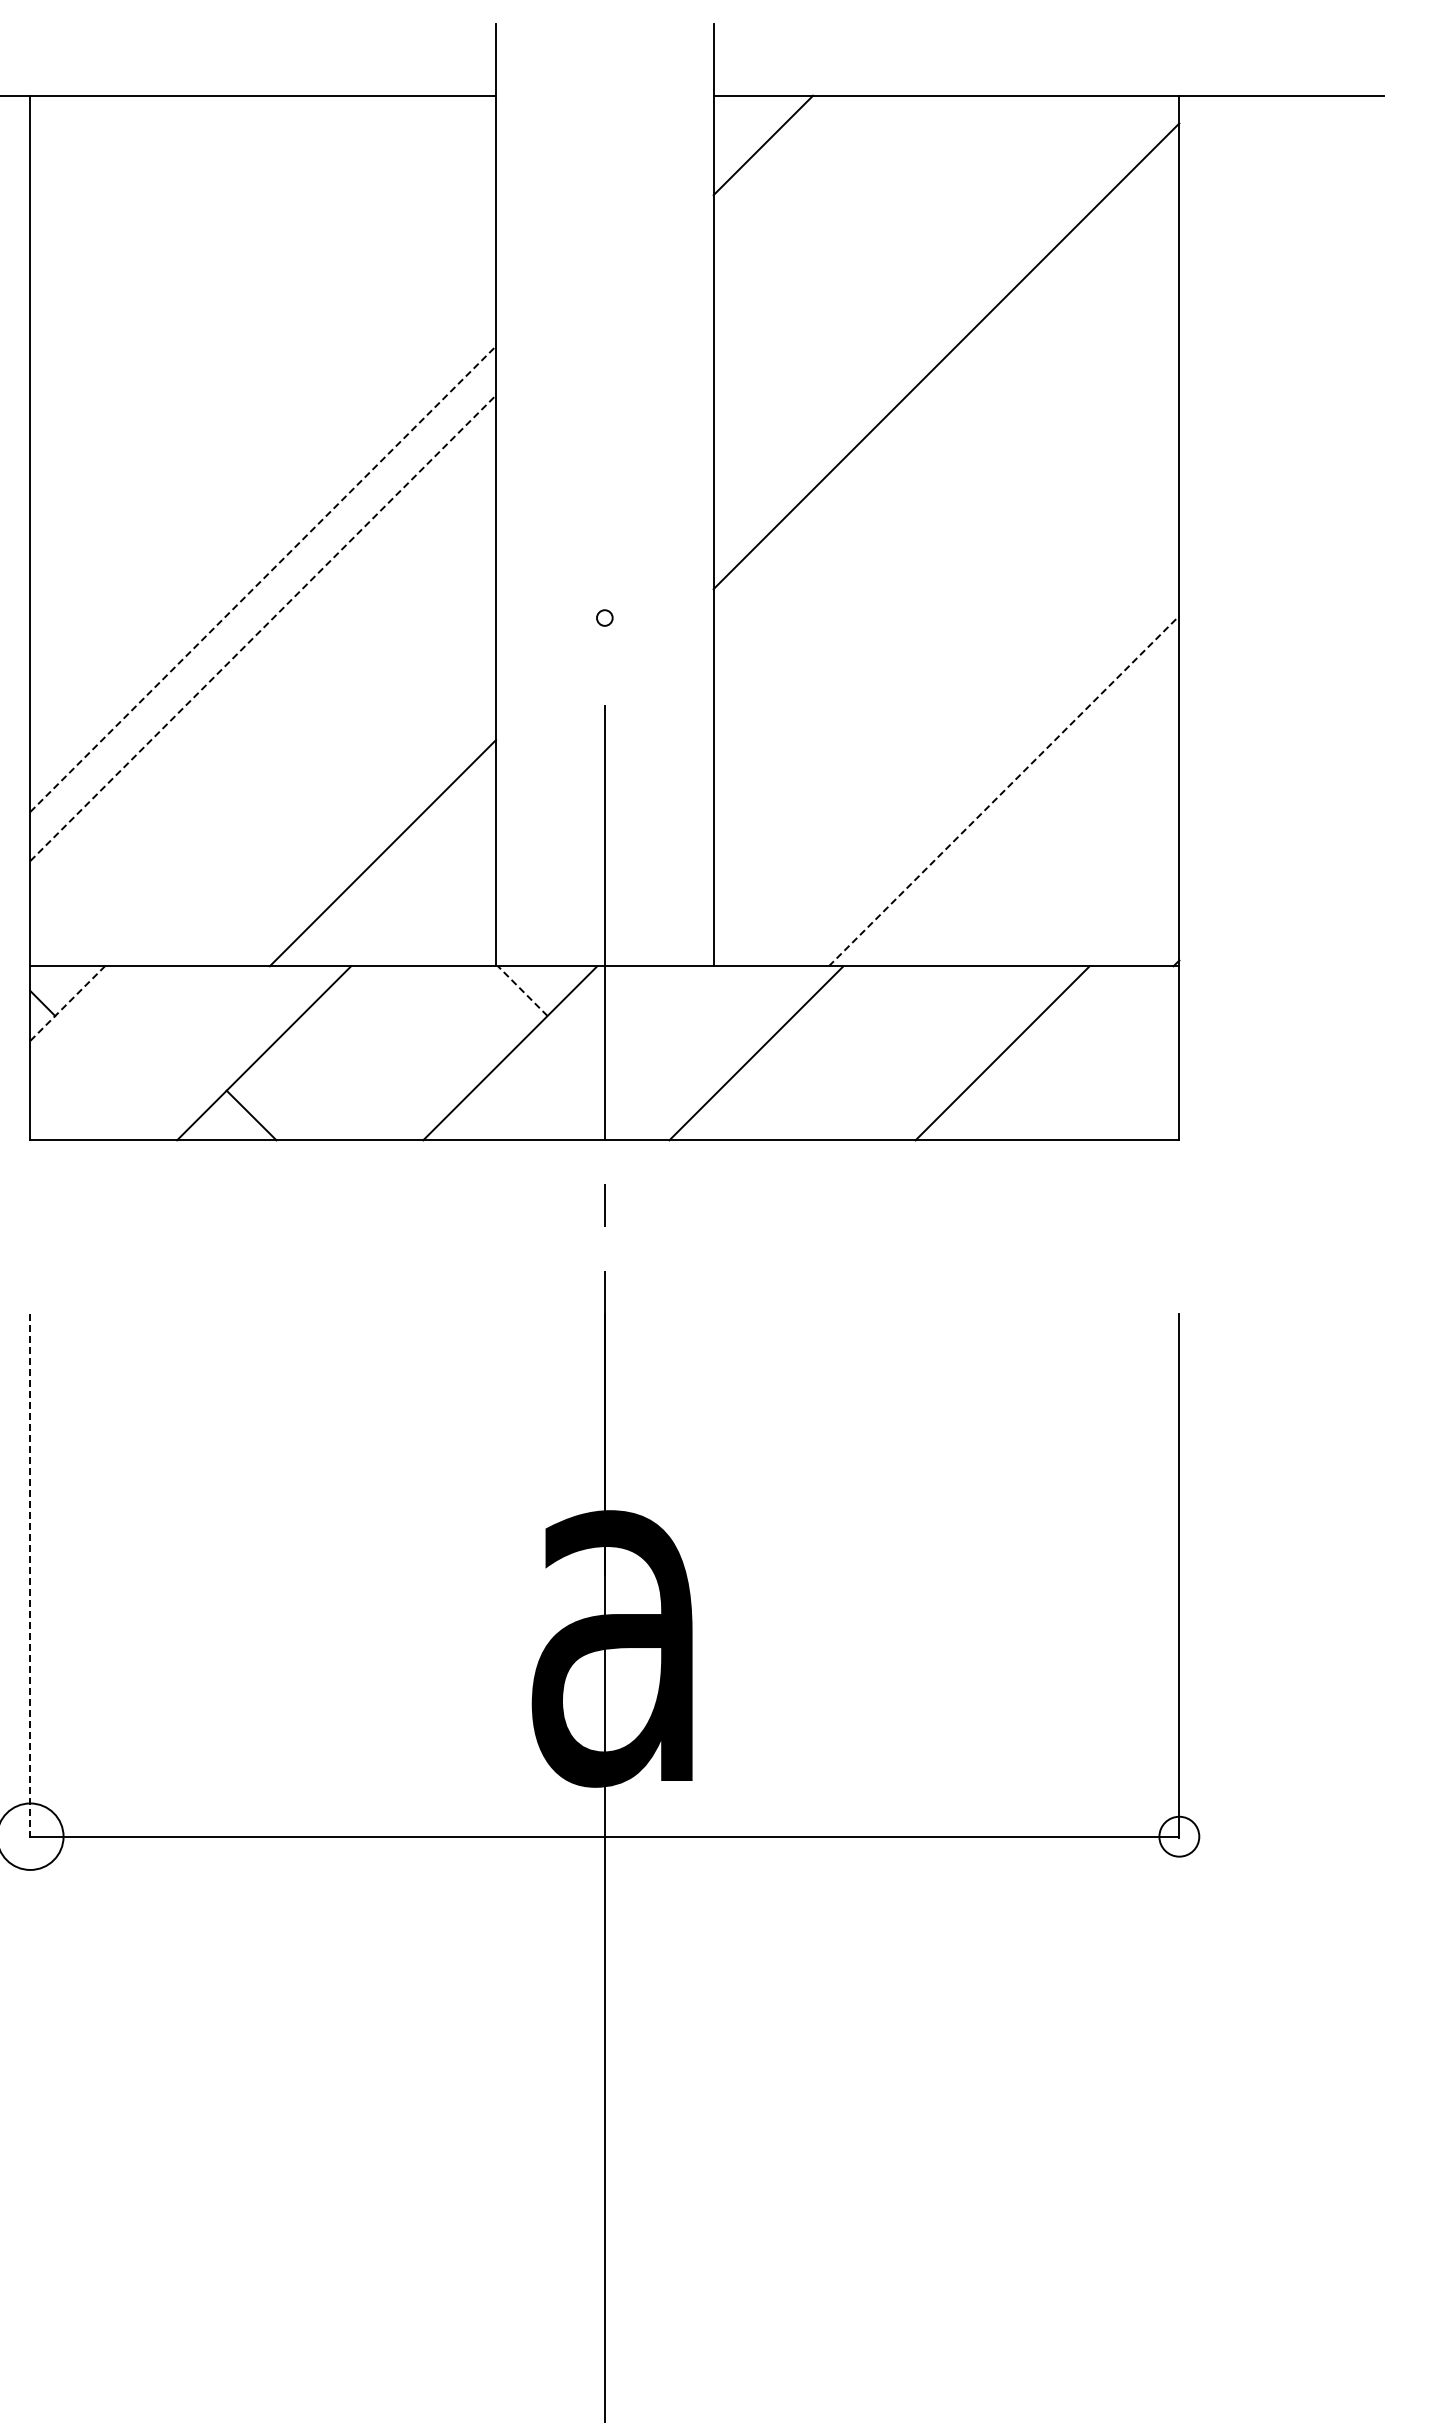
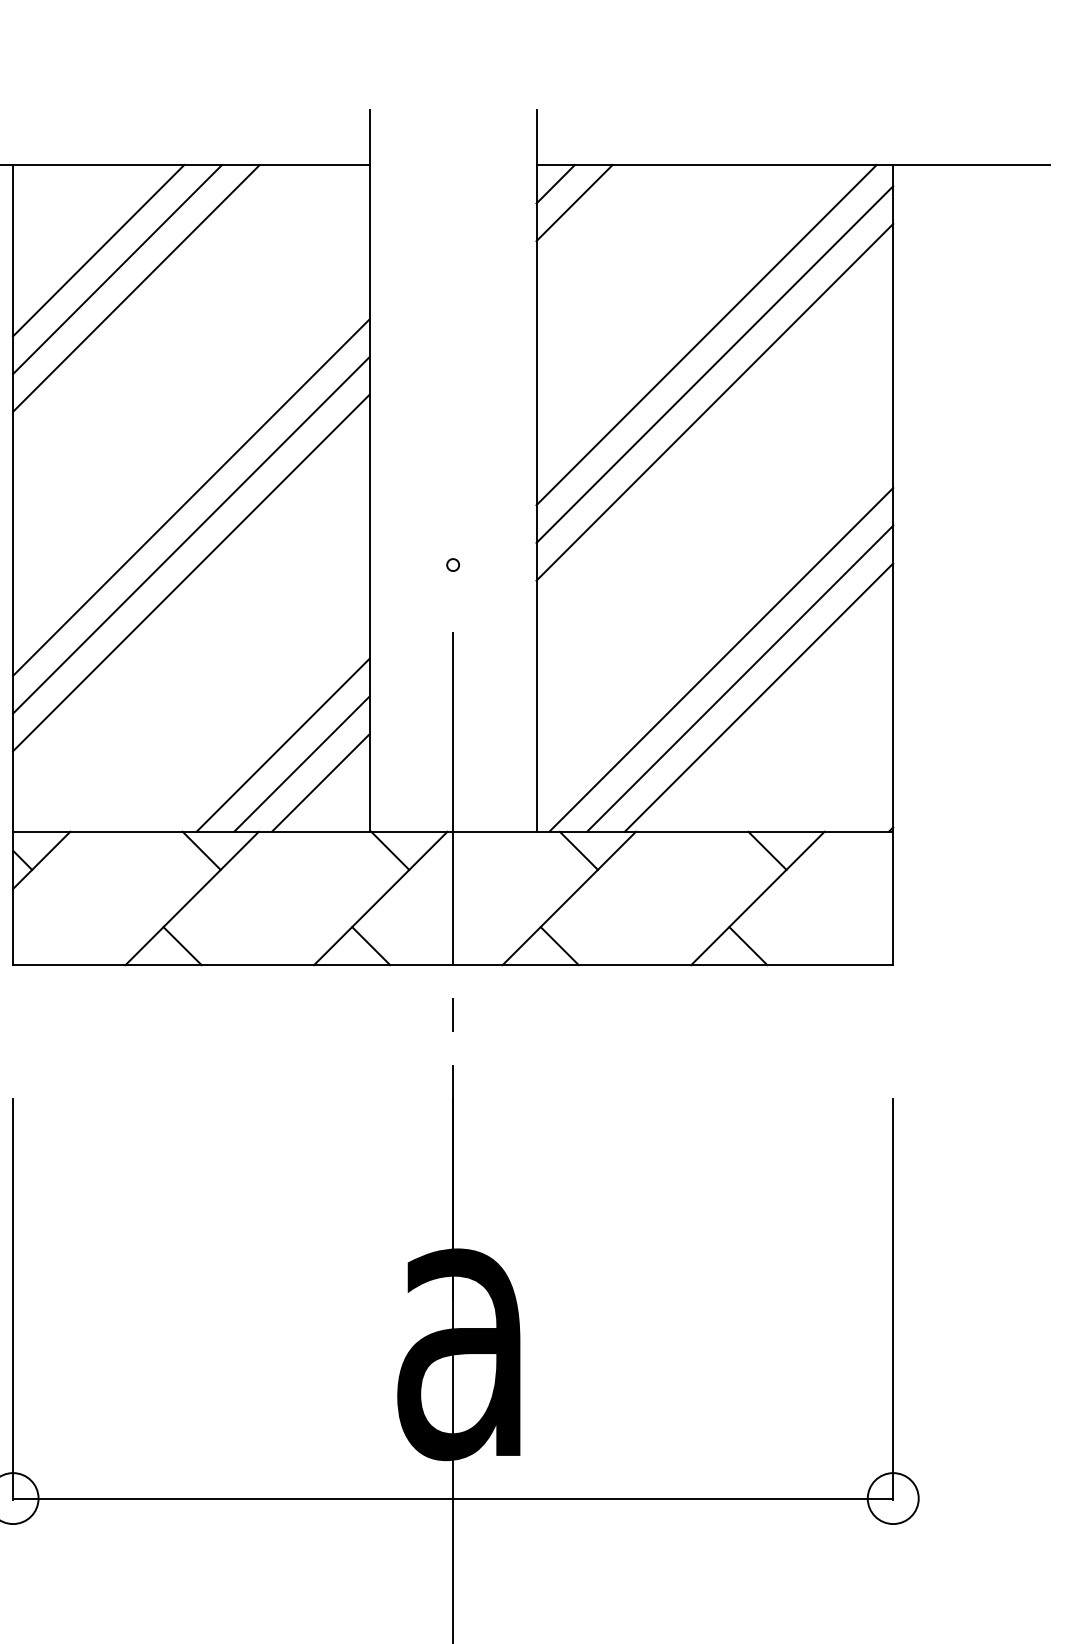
line: (738, 120) -> (555, 183), added
line: (141, 207) -> (98, 250), added
line: (166, 231) -> (117, 268), added
line: (191, 256) -> (136, 288), added
line: (935, 317) -> (706, 334), added
line: (946, 405) -> (714, 402), added
line: (263, 529) -> (191, 497), added
line: (263, 578) -> (191, 534), dashed -> solid
line: (263, 627) -> (191, 572), dashed -> solid
line: (954, 741) -> (721, 659), added
line: (979, 766) -> (740, 678), added
line: (1004, 791) -> (759, 697), dashed -> solid
line: (407, 877) -> (302, 763), added
line: (432, 902) -> (321, 782), added
line: (522, 990) -> (390, 850), dashed -> solid
line: (276, 991) -> (201, 851), added
line: (768, 991) -> (578, 851), added
line: (1015, 991) -> (767, 851), added
line: (67, 1003) -> (41, 860), dashed -> solid
line: (497, 1115) -> (370, 946), added
line: (743, 1115) -> (559, 946), added
line: (990, 1115) -> (748, 946), added
line: (30, 1576) -> (13, 1299), dashed -> solid
circle: (1179, 1836) -> (893, 1498), size x1.67

